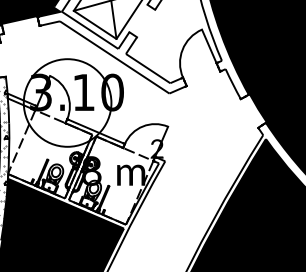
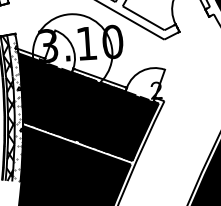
fill: (83, 161) -> (90, 106), added

